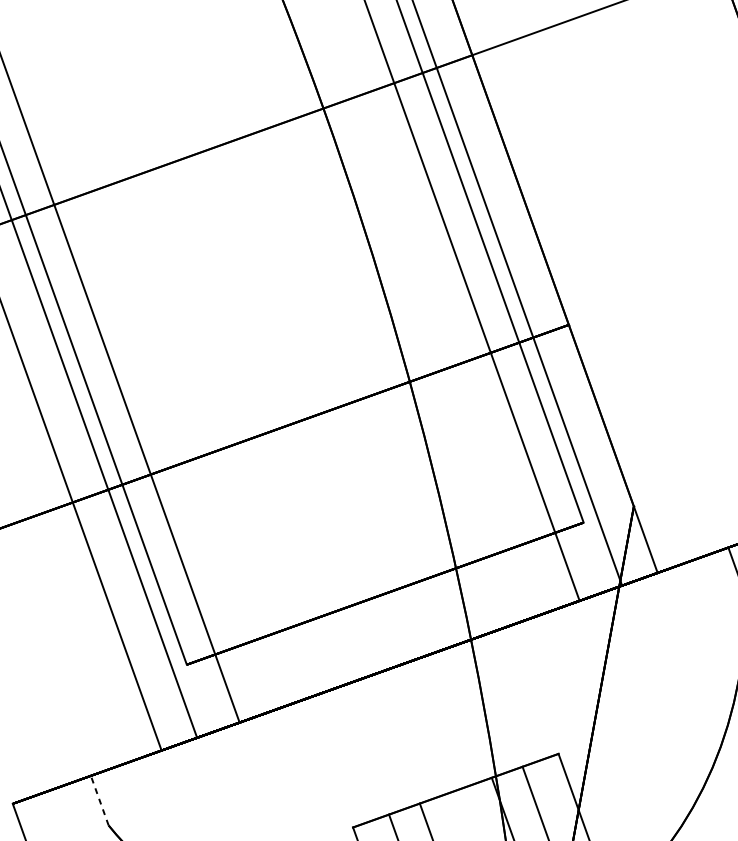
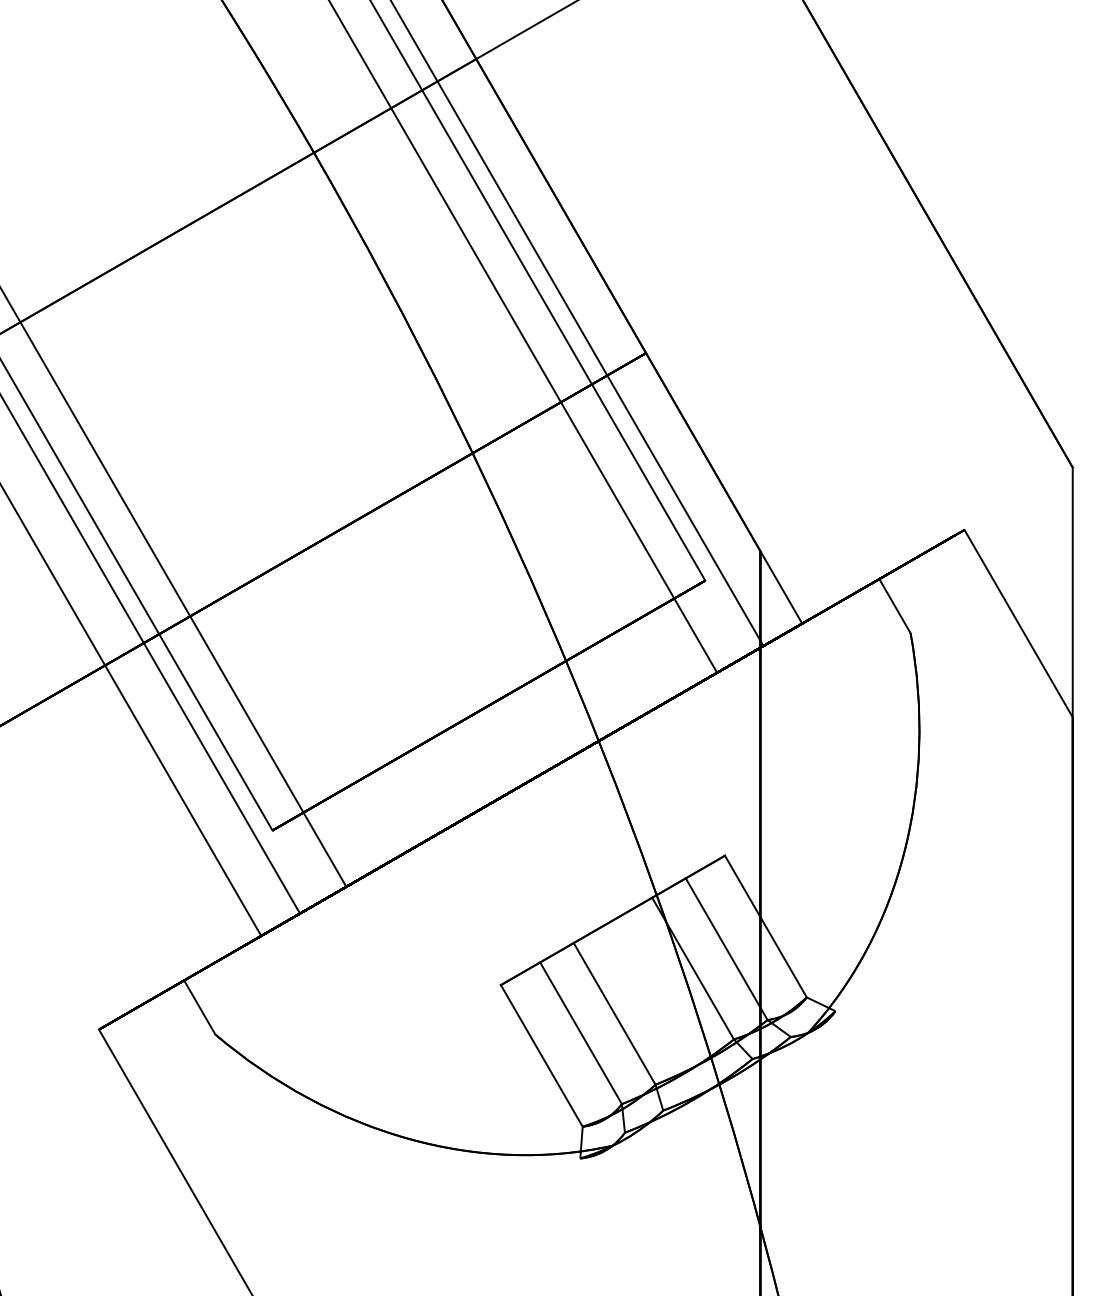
line: (99, 800) -> (199, 1007), dashed -> solid

